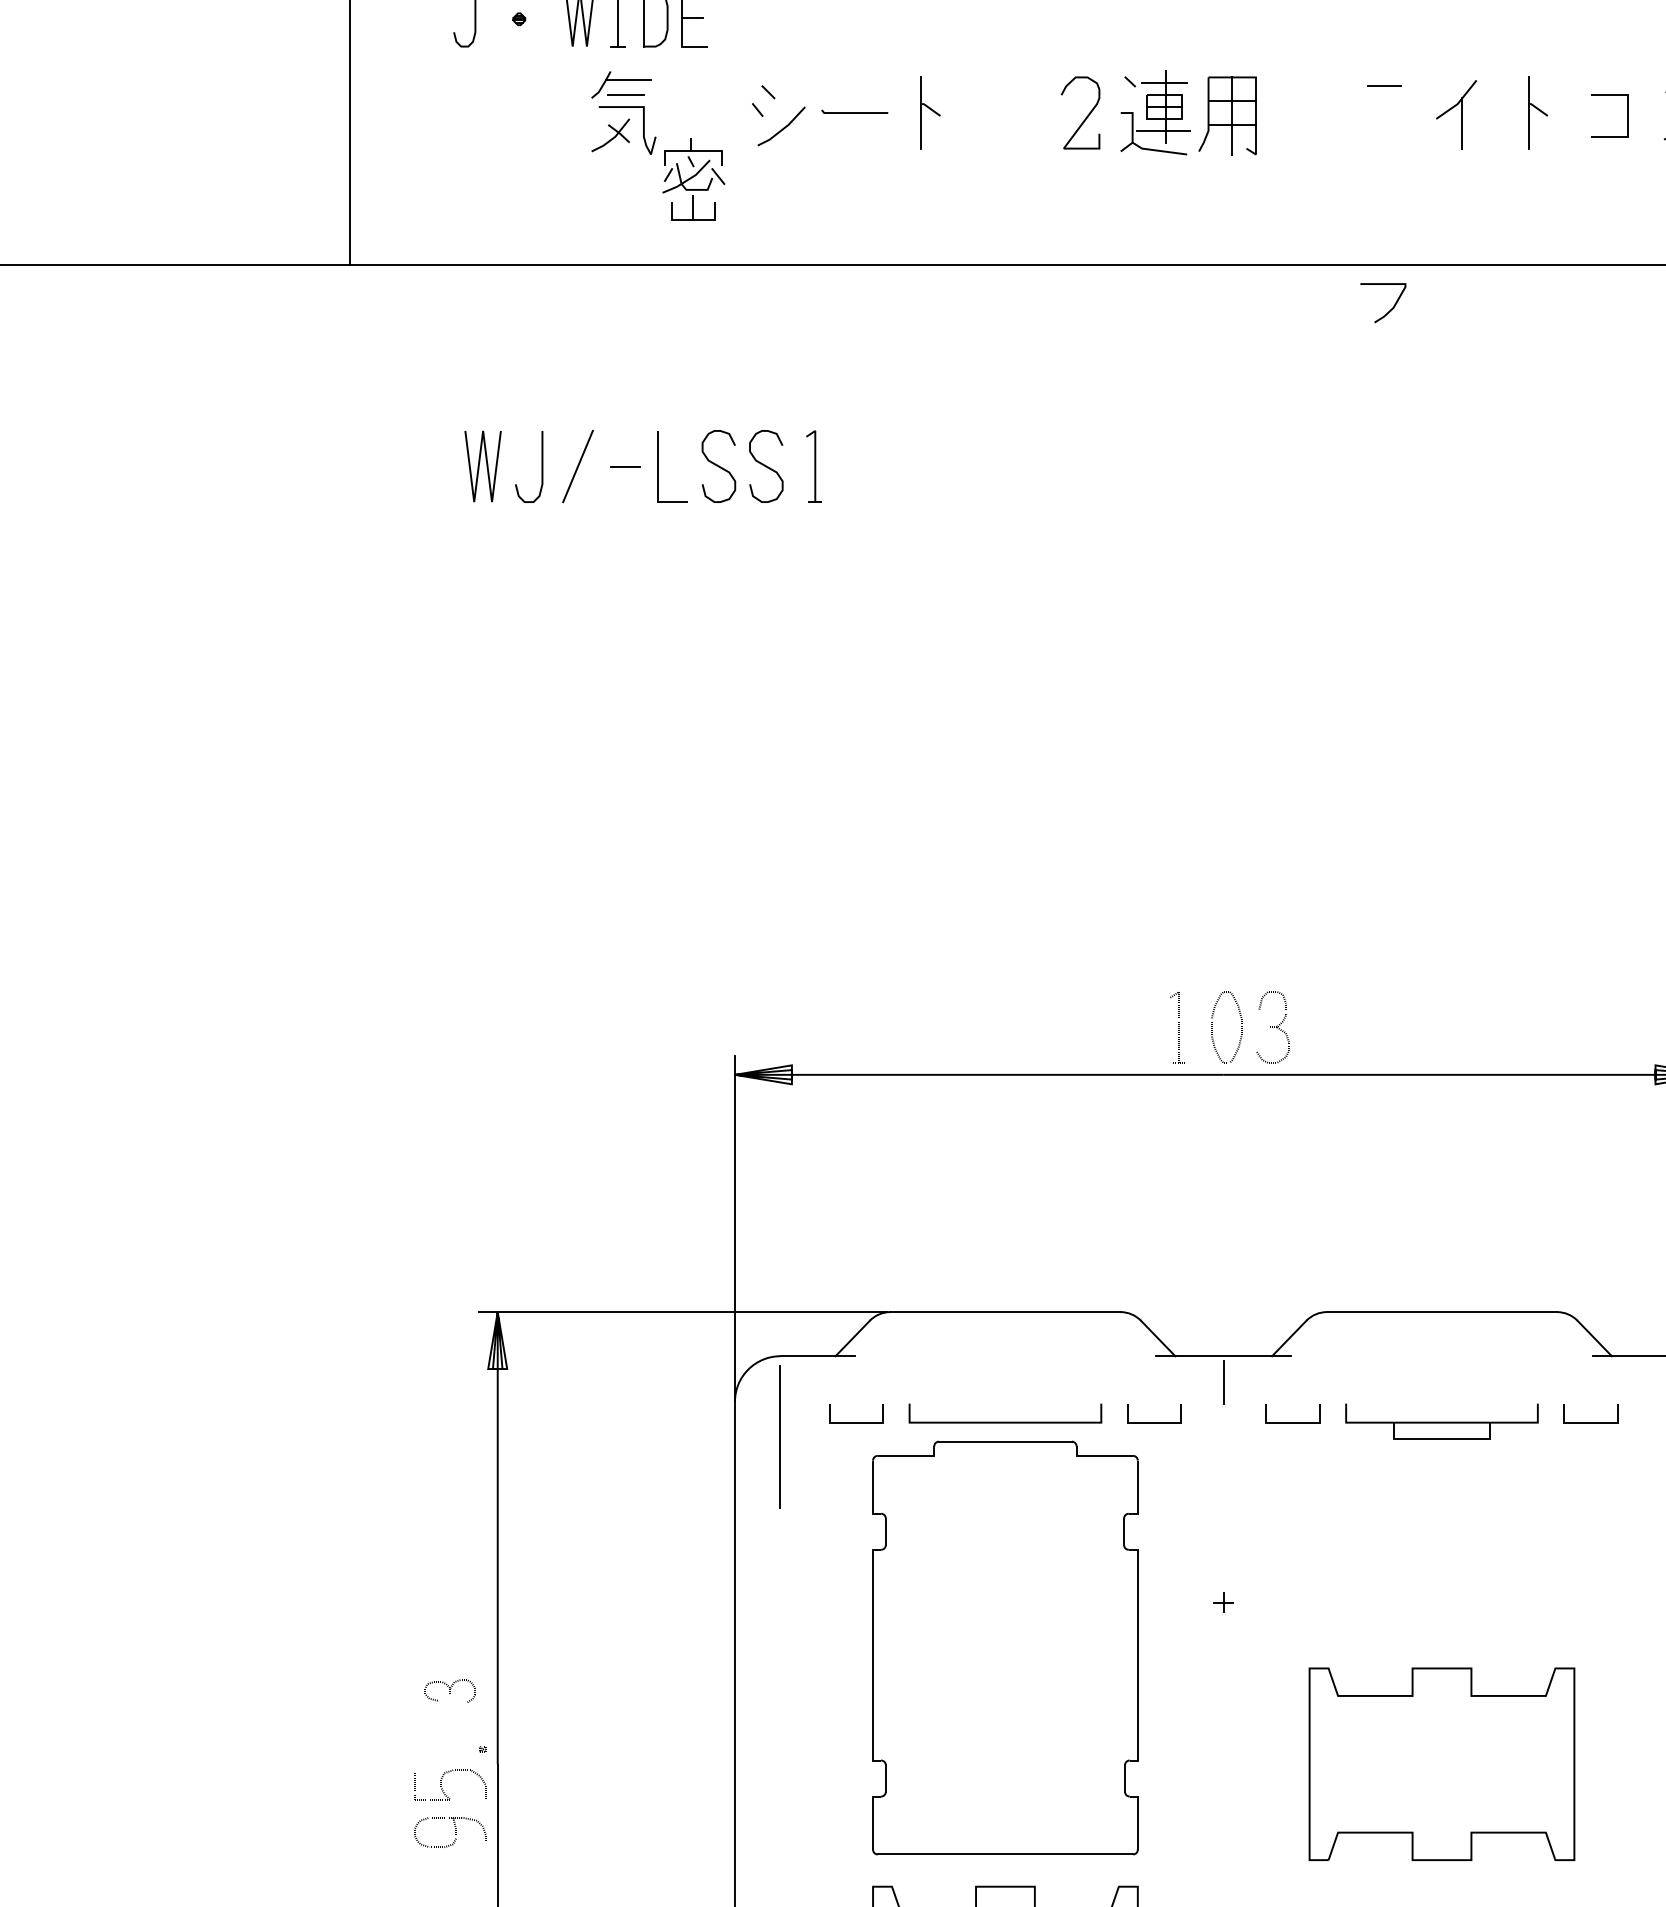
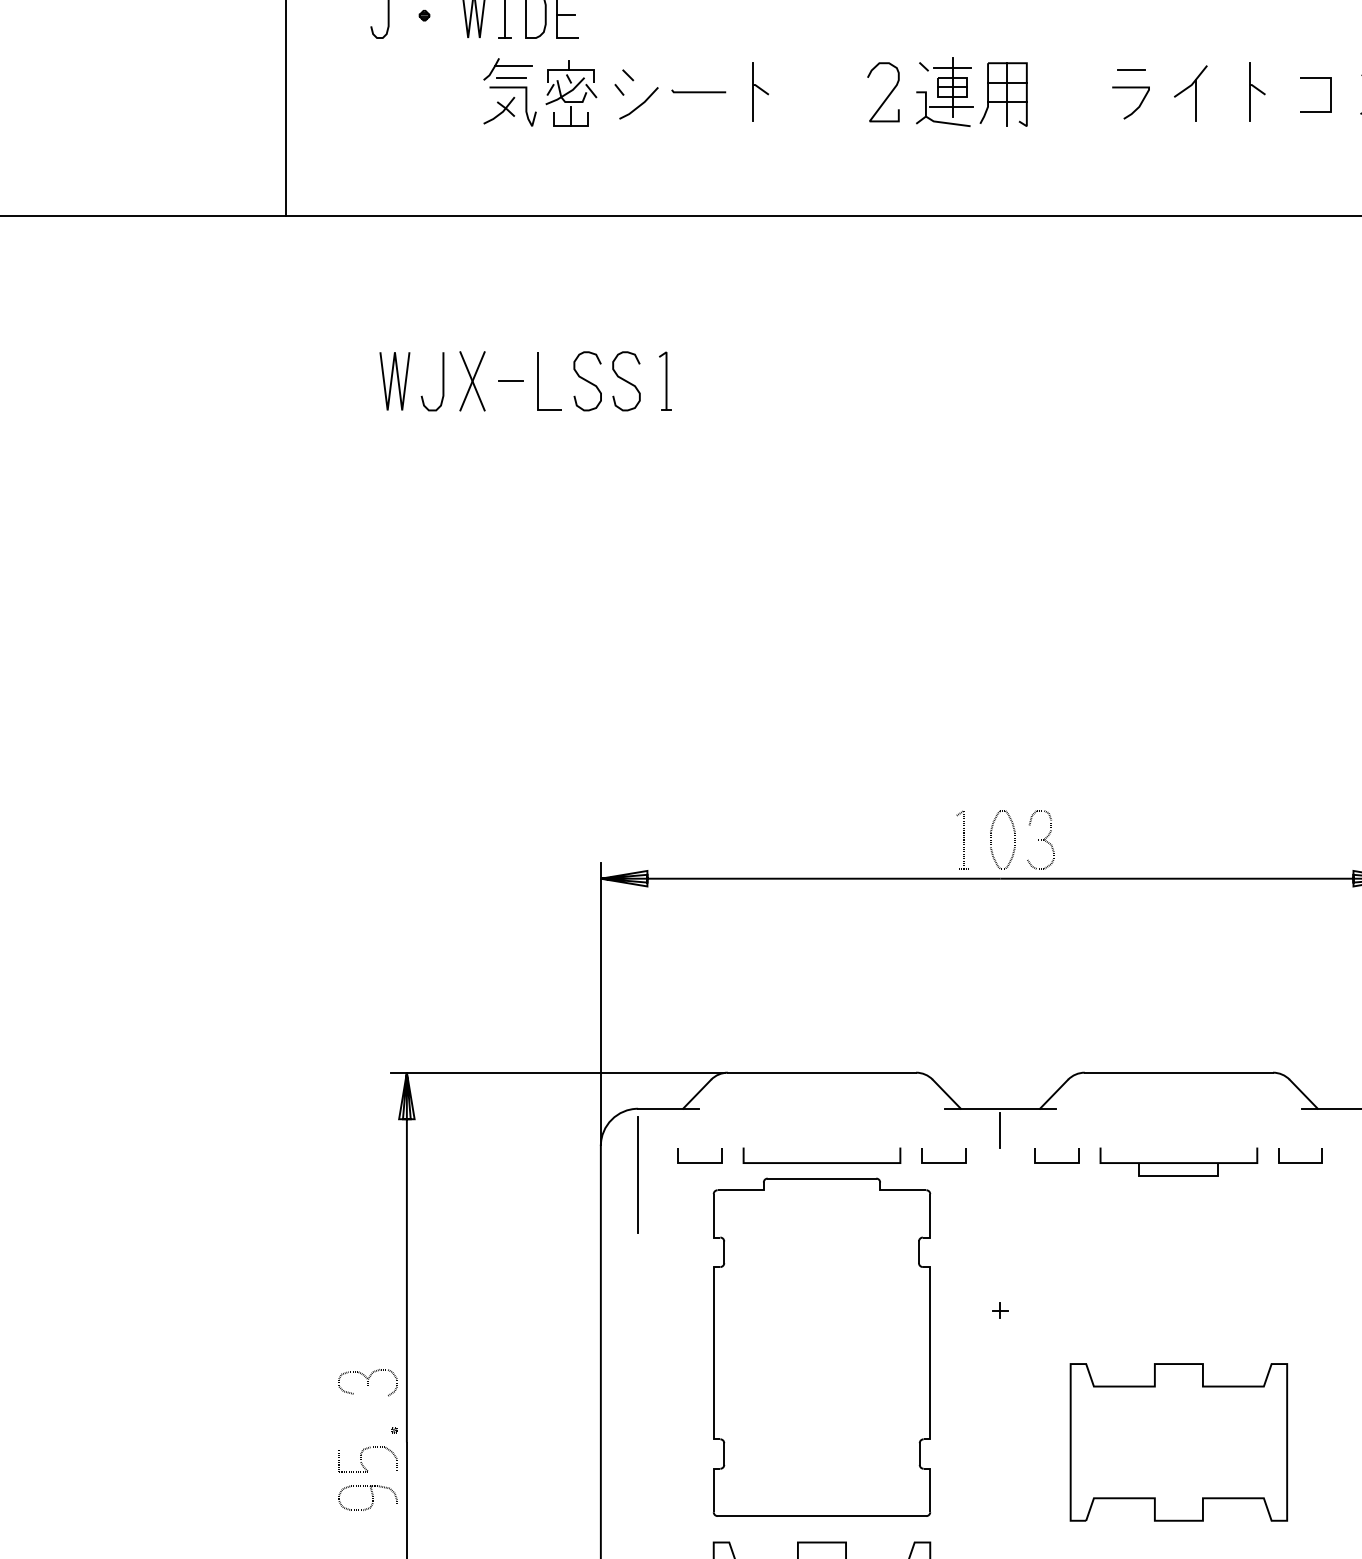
part: (693, 179) -> (571, 93), moved
curve: (1390, 309) -> (1136, 108), moved
line: (577, 466) -> (472, 381), added
part: (450, 1690) -> (368, 1382), size x1.43

